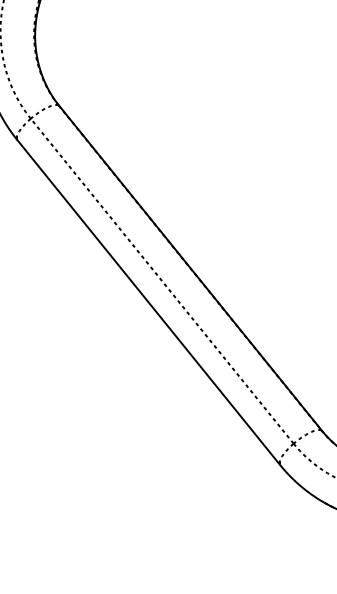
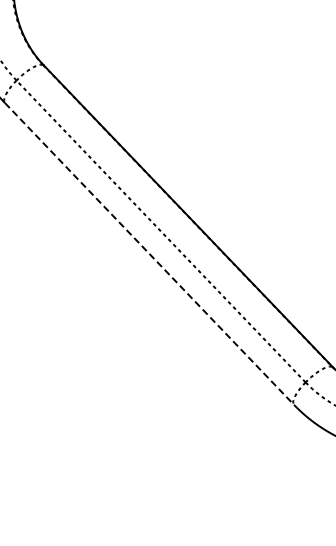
line: (148, 302) -> (149, 253), solid -> dashed

